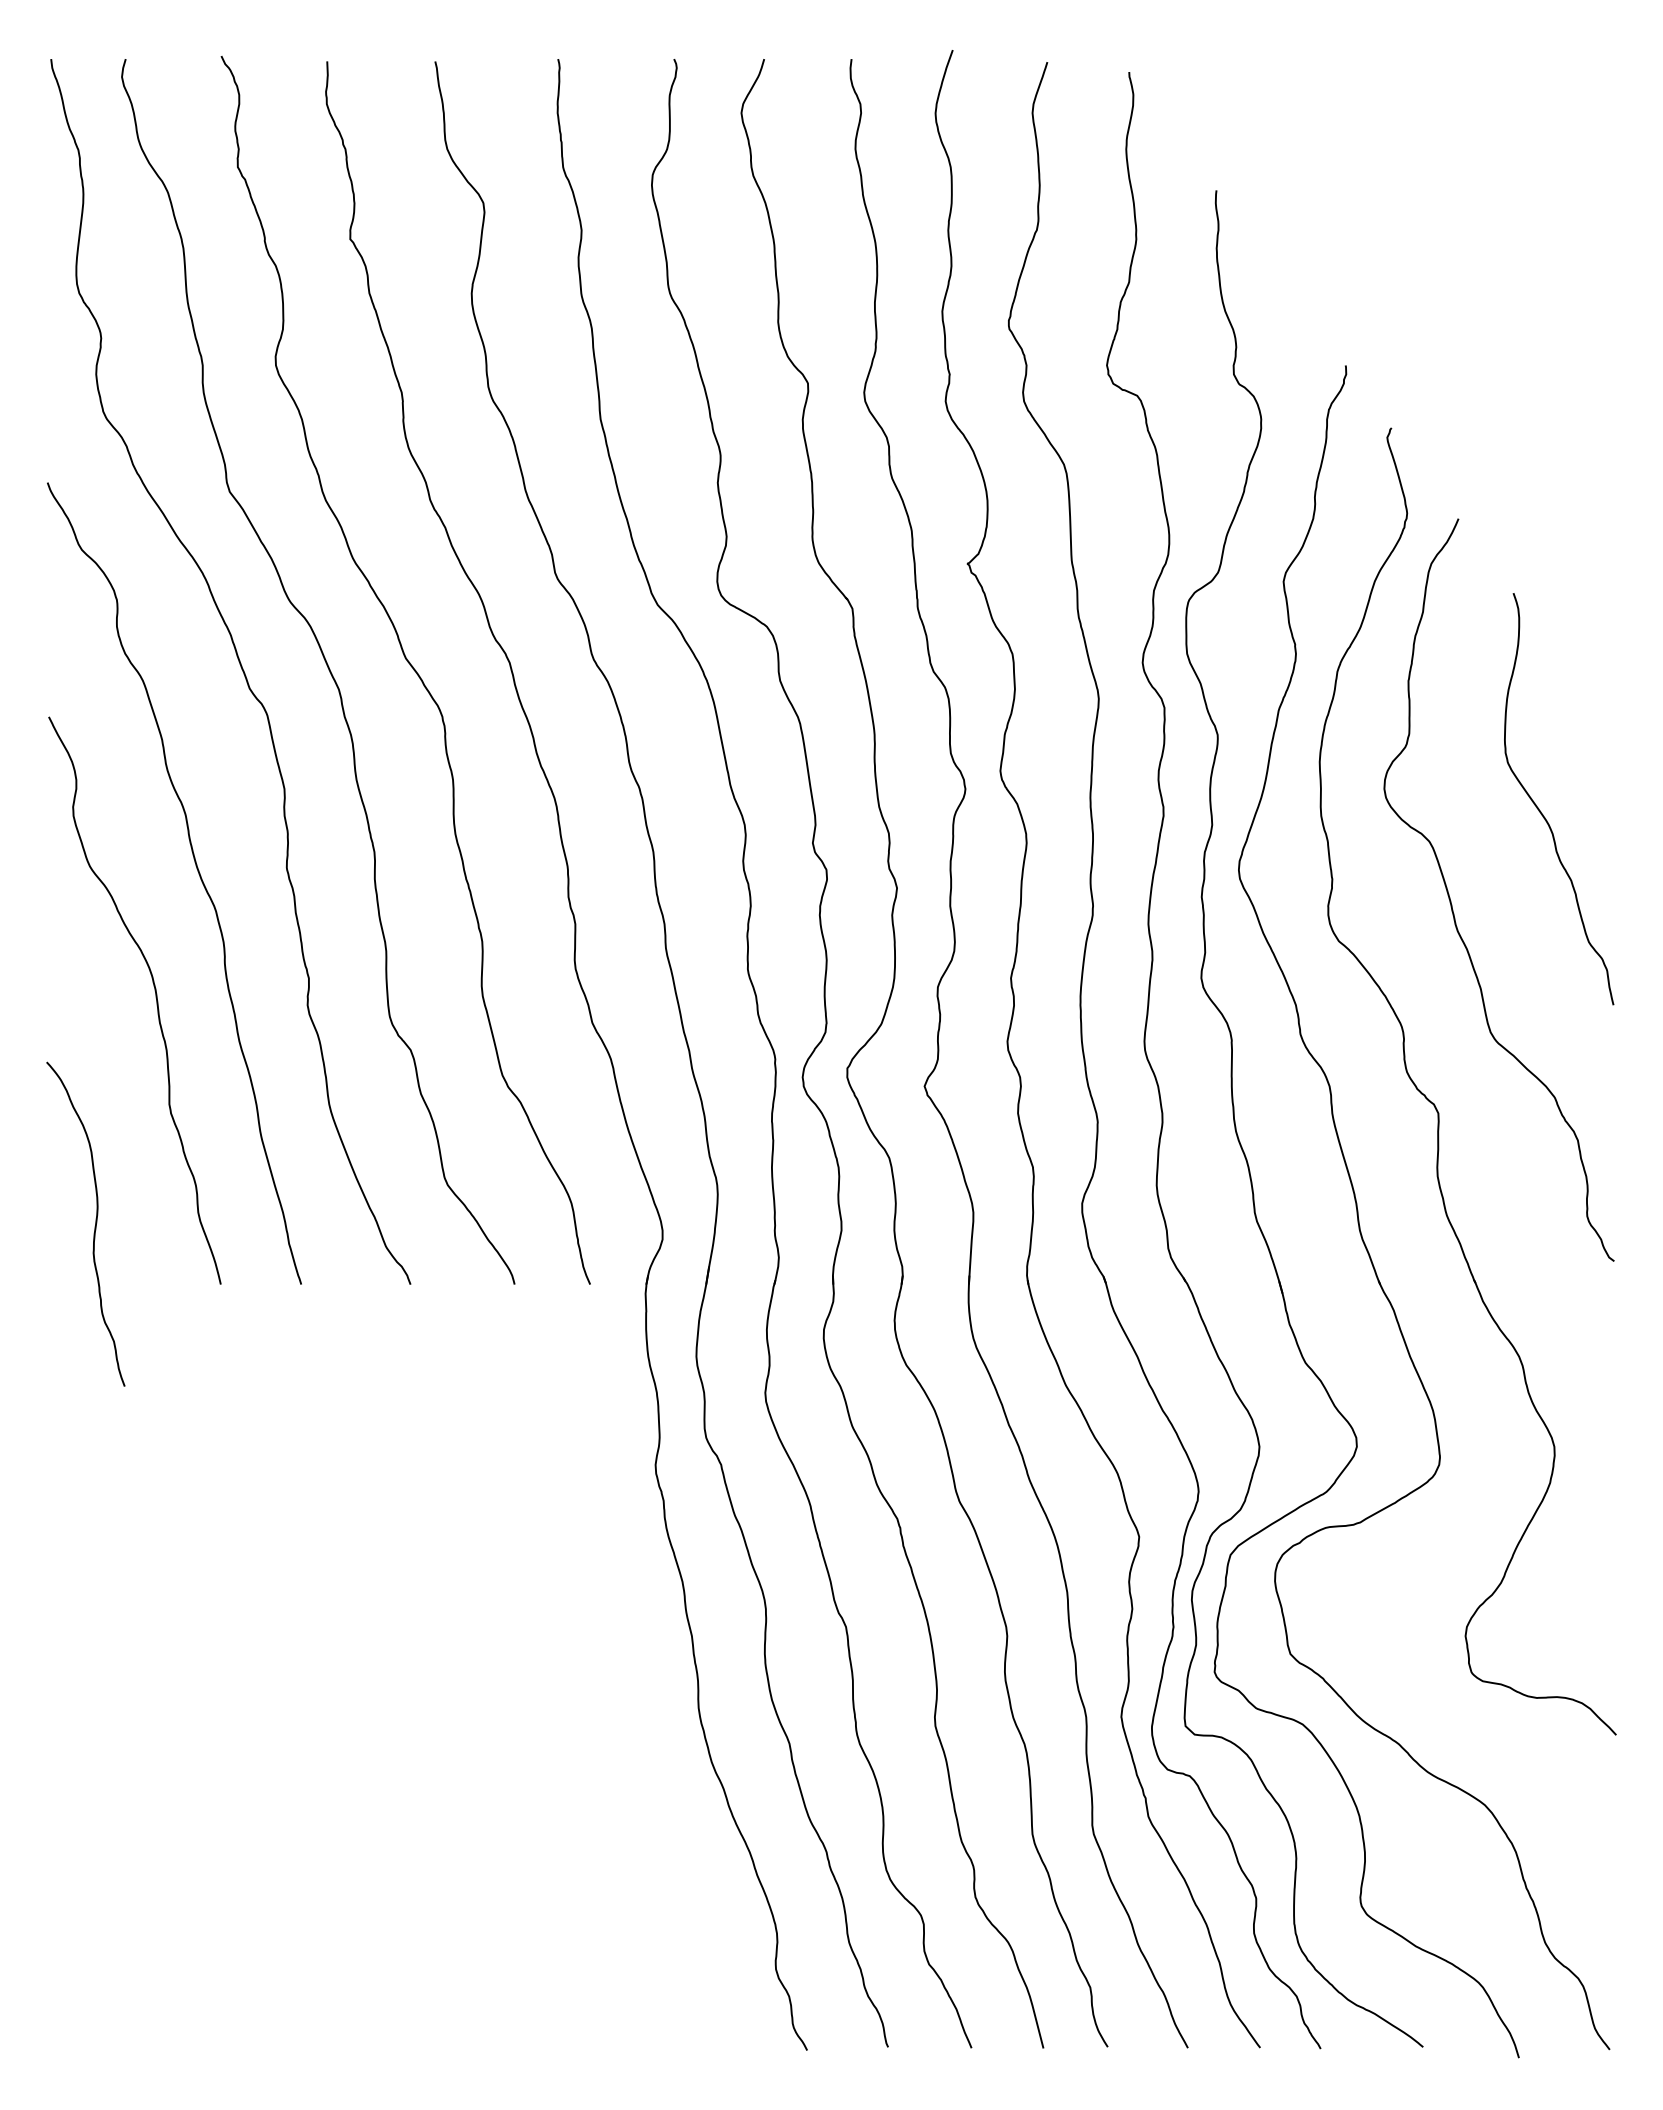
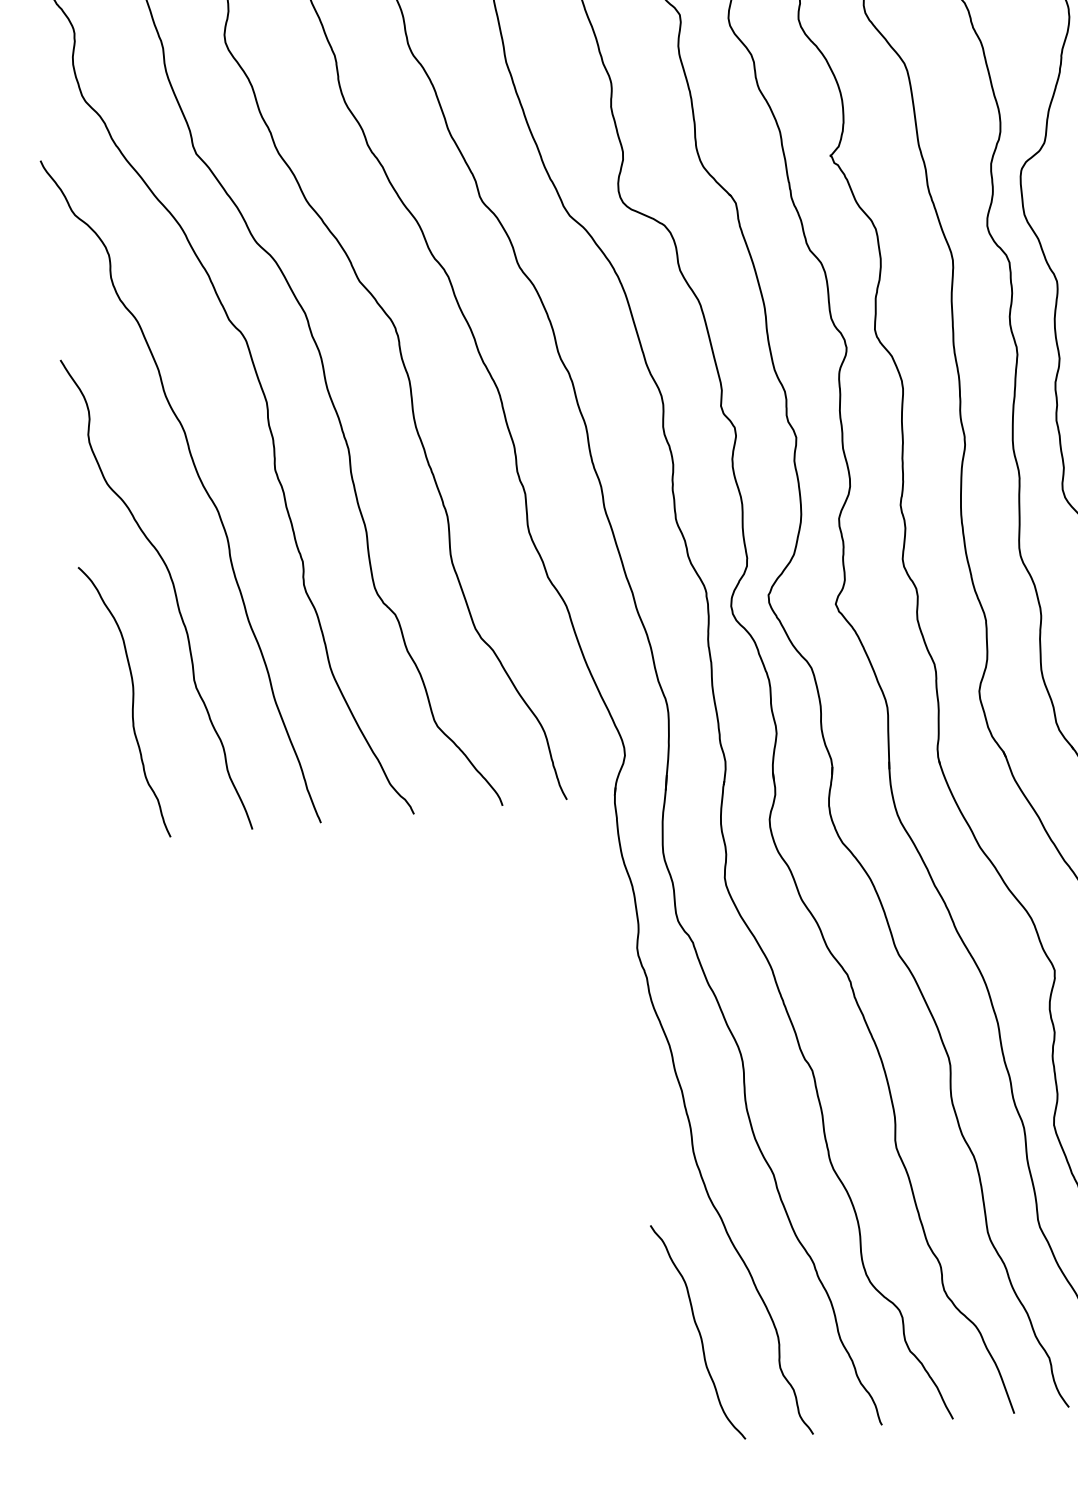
curve: (94, 1226) -> (132, 703), moved
curve: (684, 1918) -> (698, 1331), added

